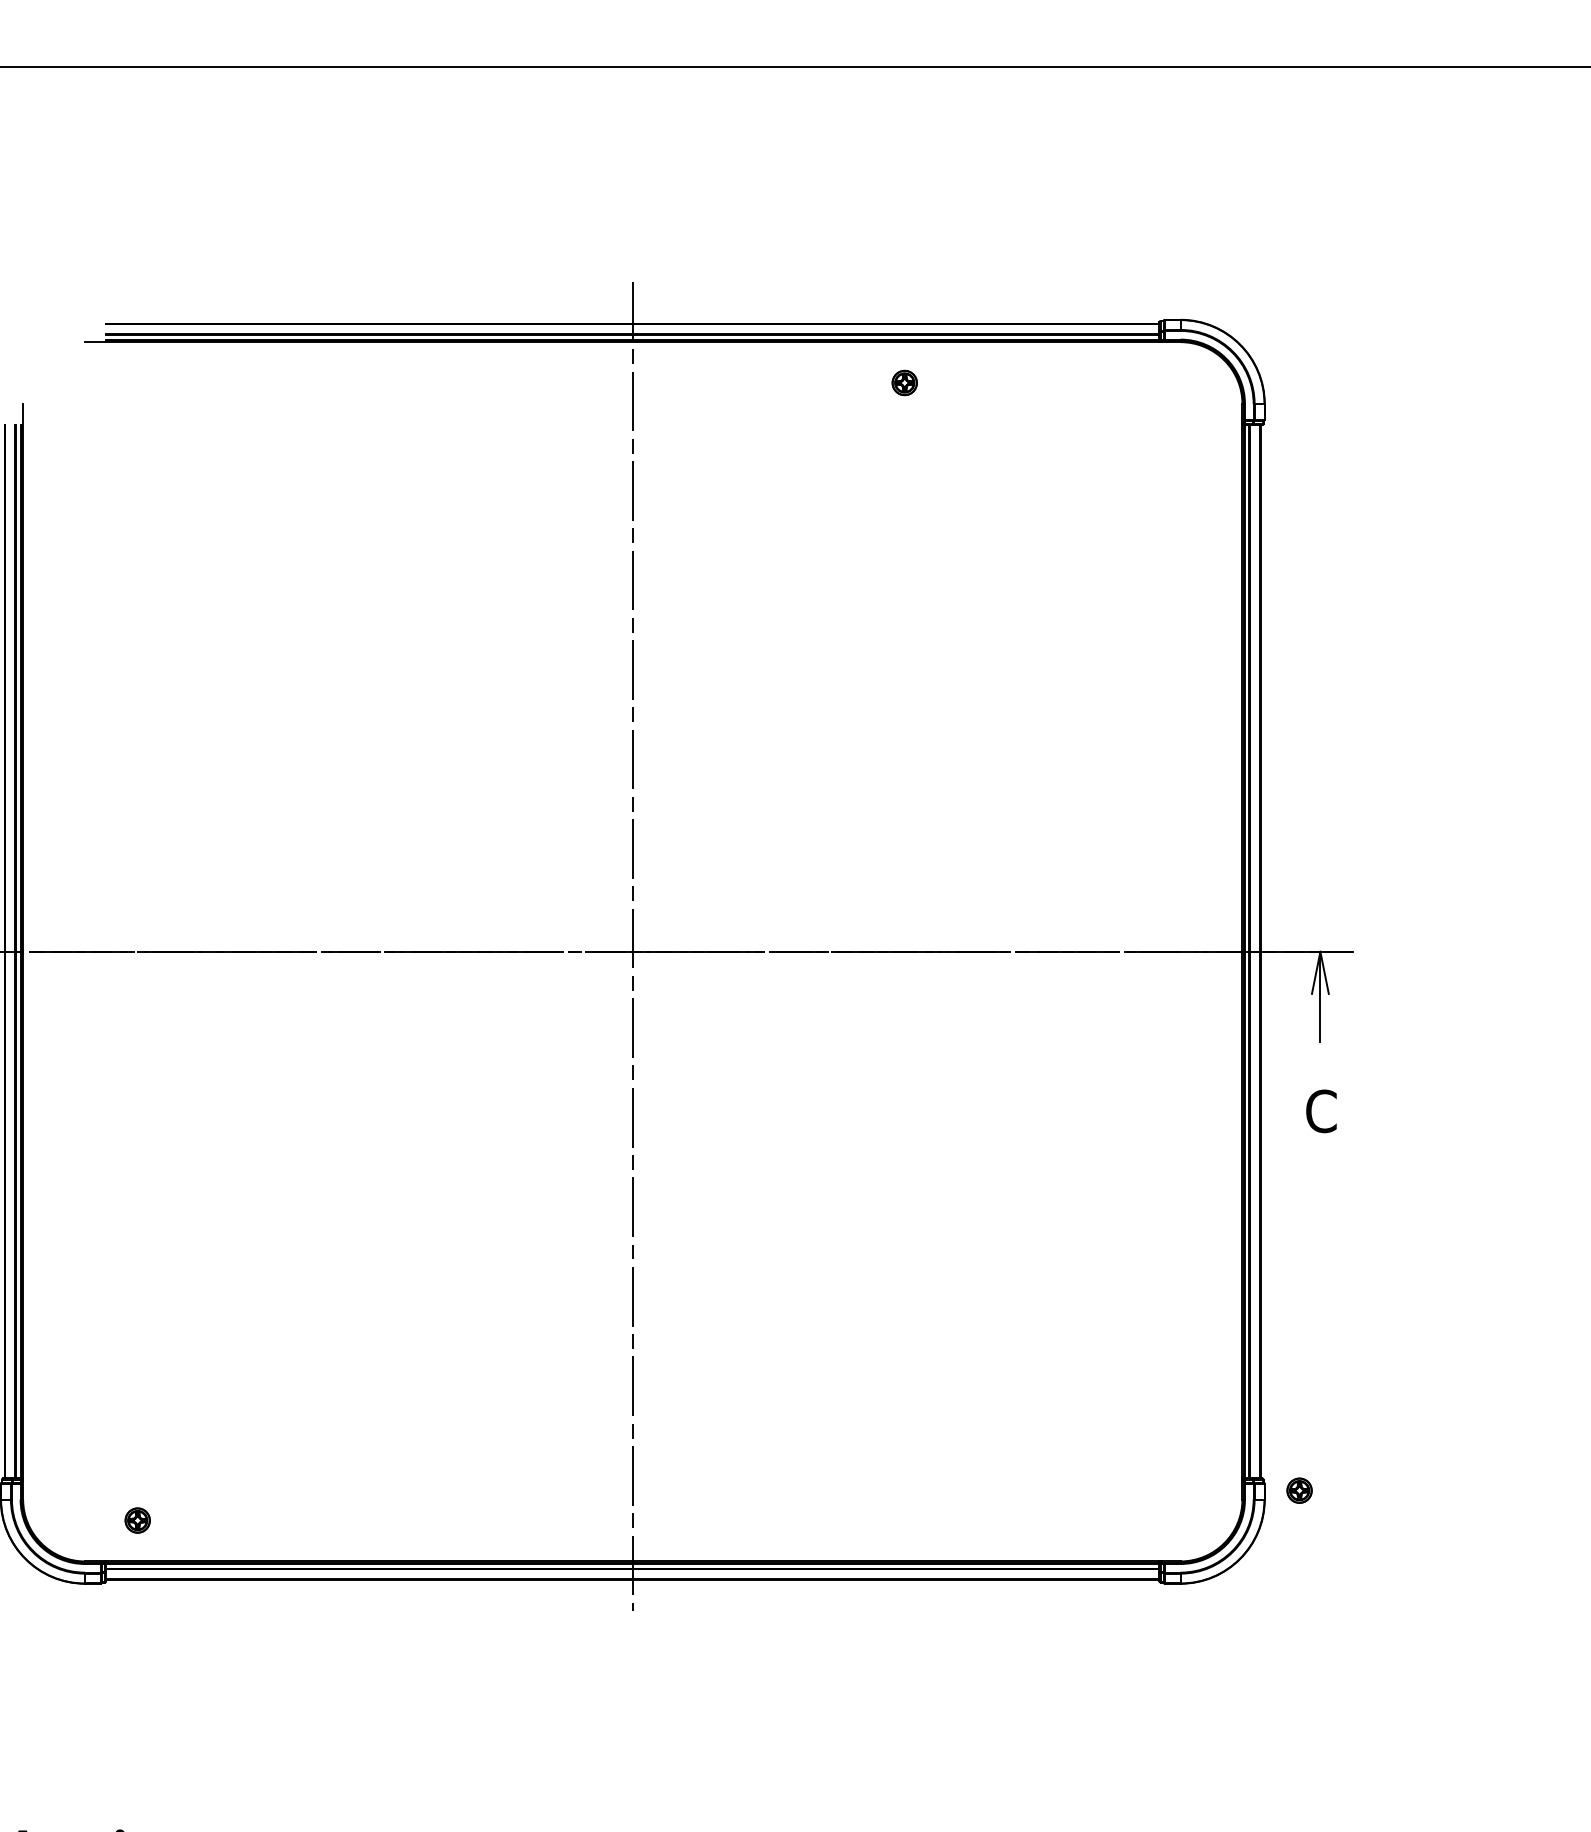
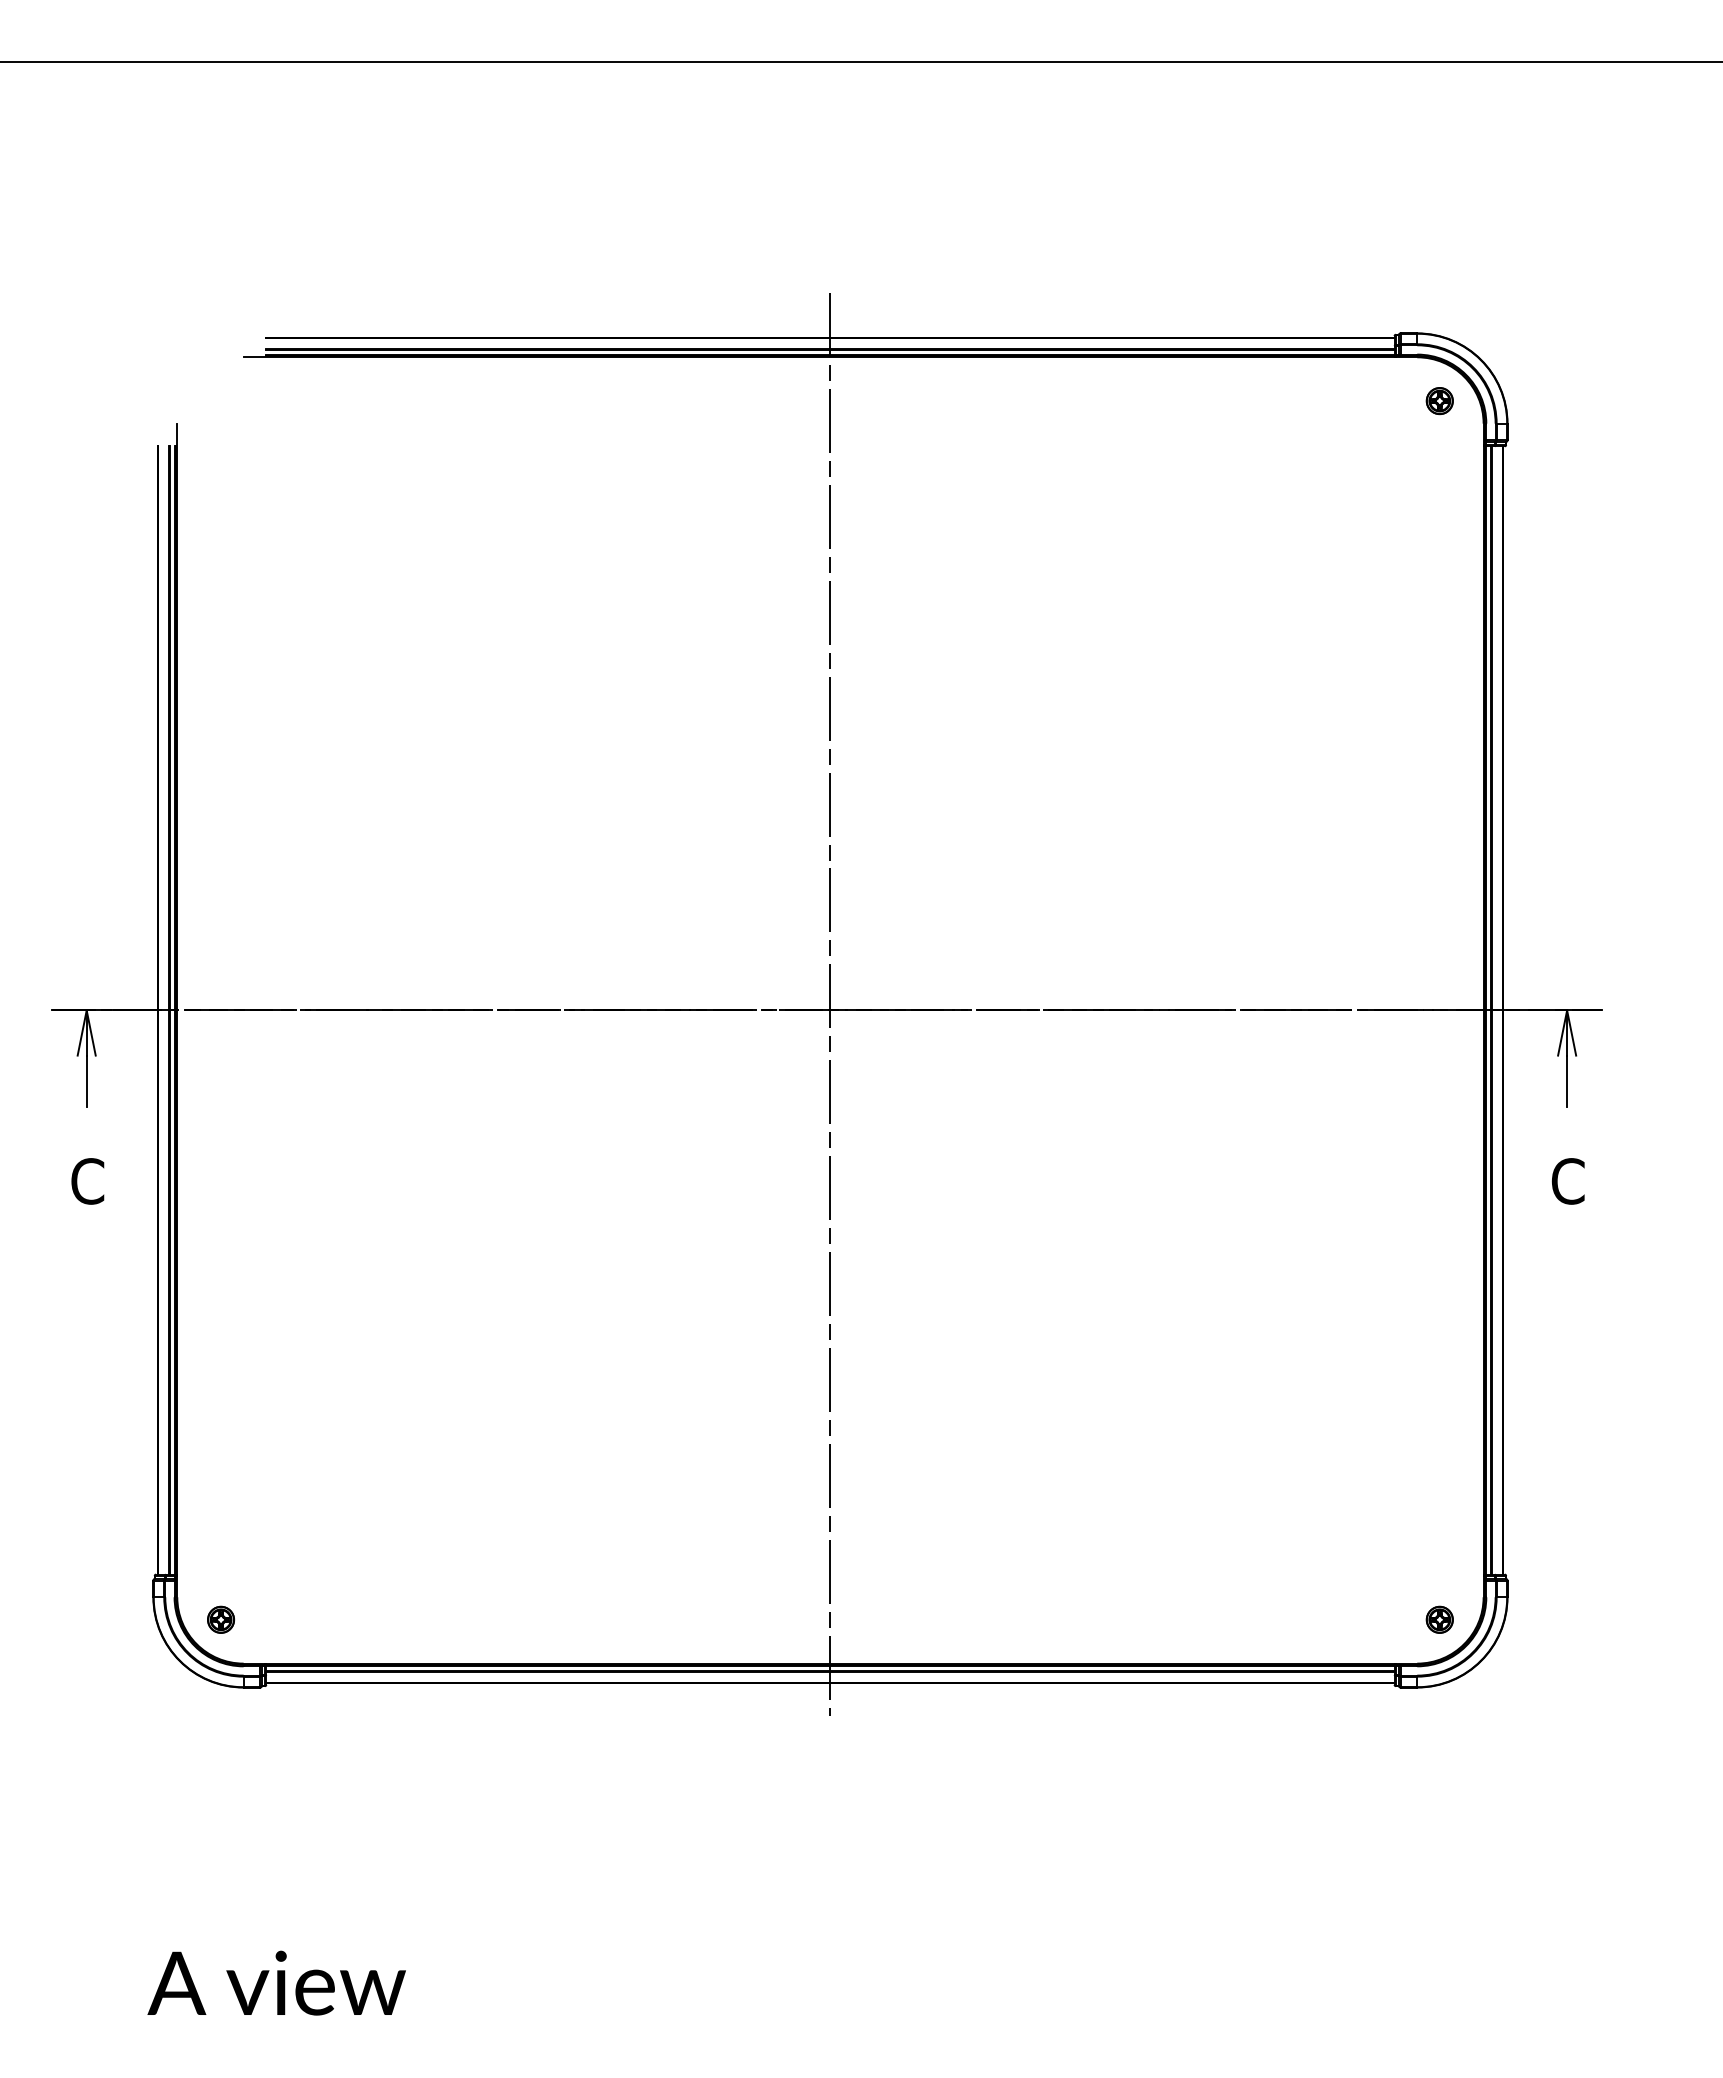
part: (904, 383) -> (1439, 401), moved
part: (1299, 1490) -> (1439, 1619), moved
part: (137, 1520) -> (220, 1619), moved

